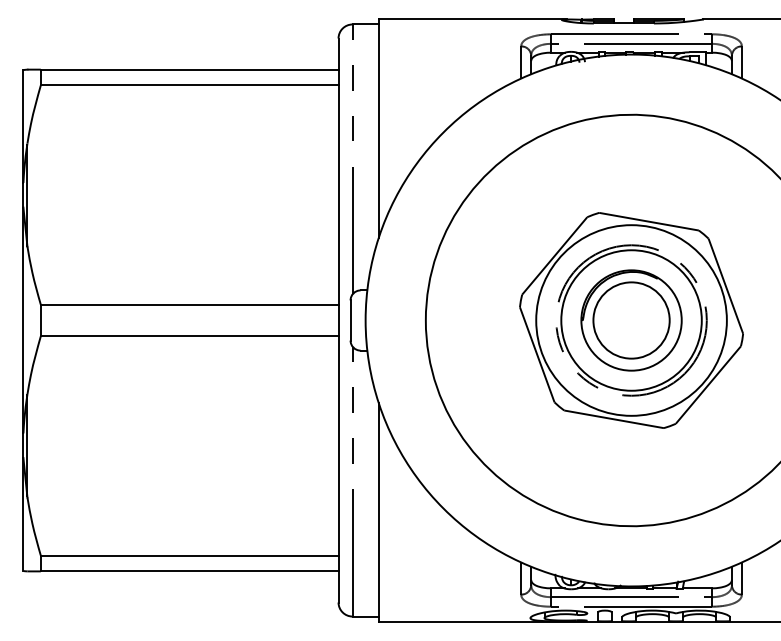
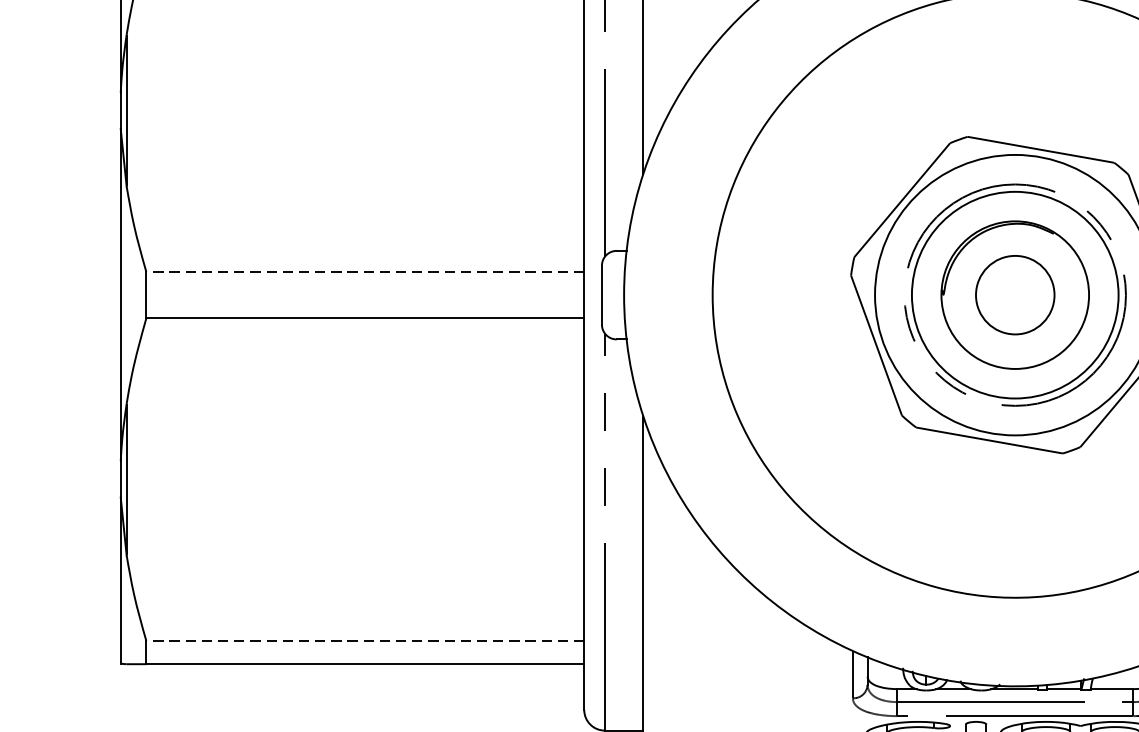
line: (189, 304) -> (365, 271), solid -> dashed
circle: (631, 320) -> (1015, 295), size x0.7
line: (189, 555) -> (365, 640), solid -> dashed

